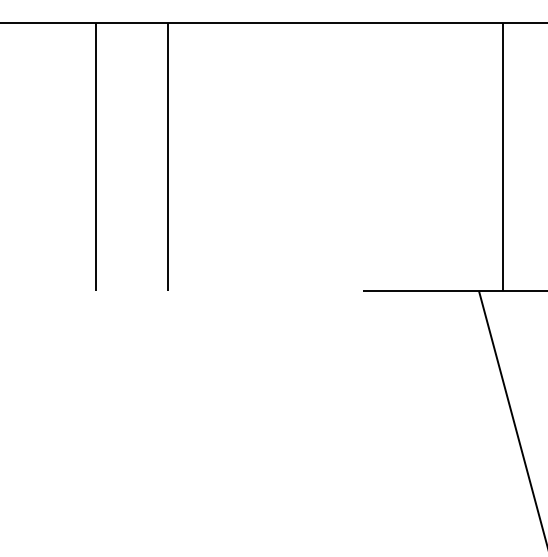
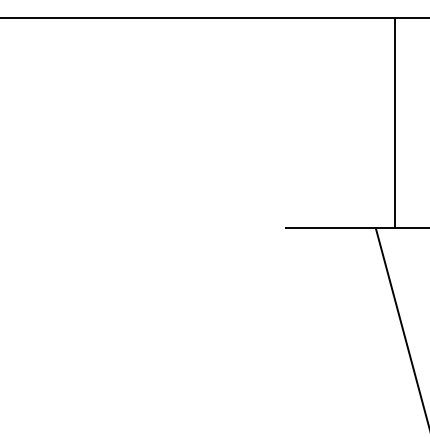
line: (96, 157) -> (75, 123), removed
line: (167, 157) -> (131, 123), removed

